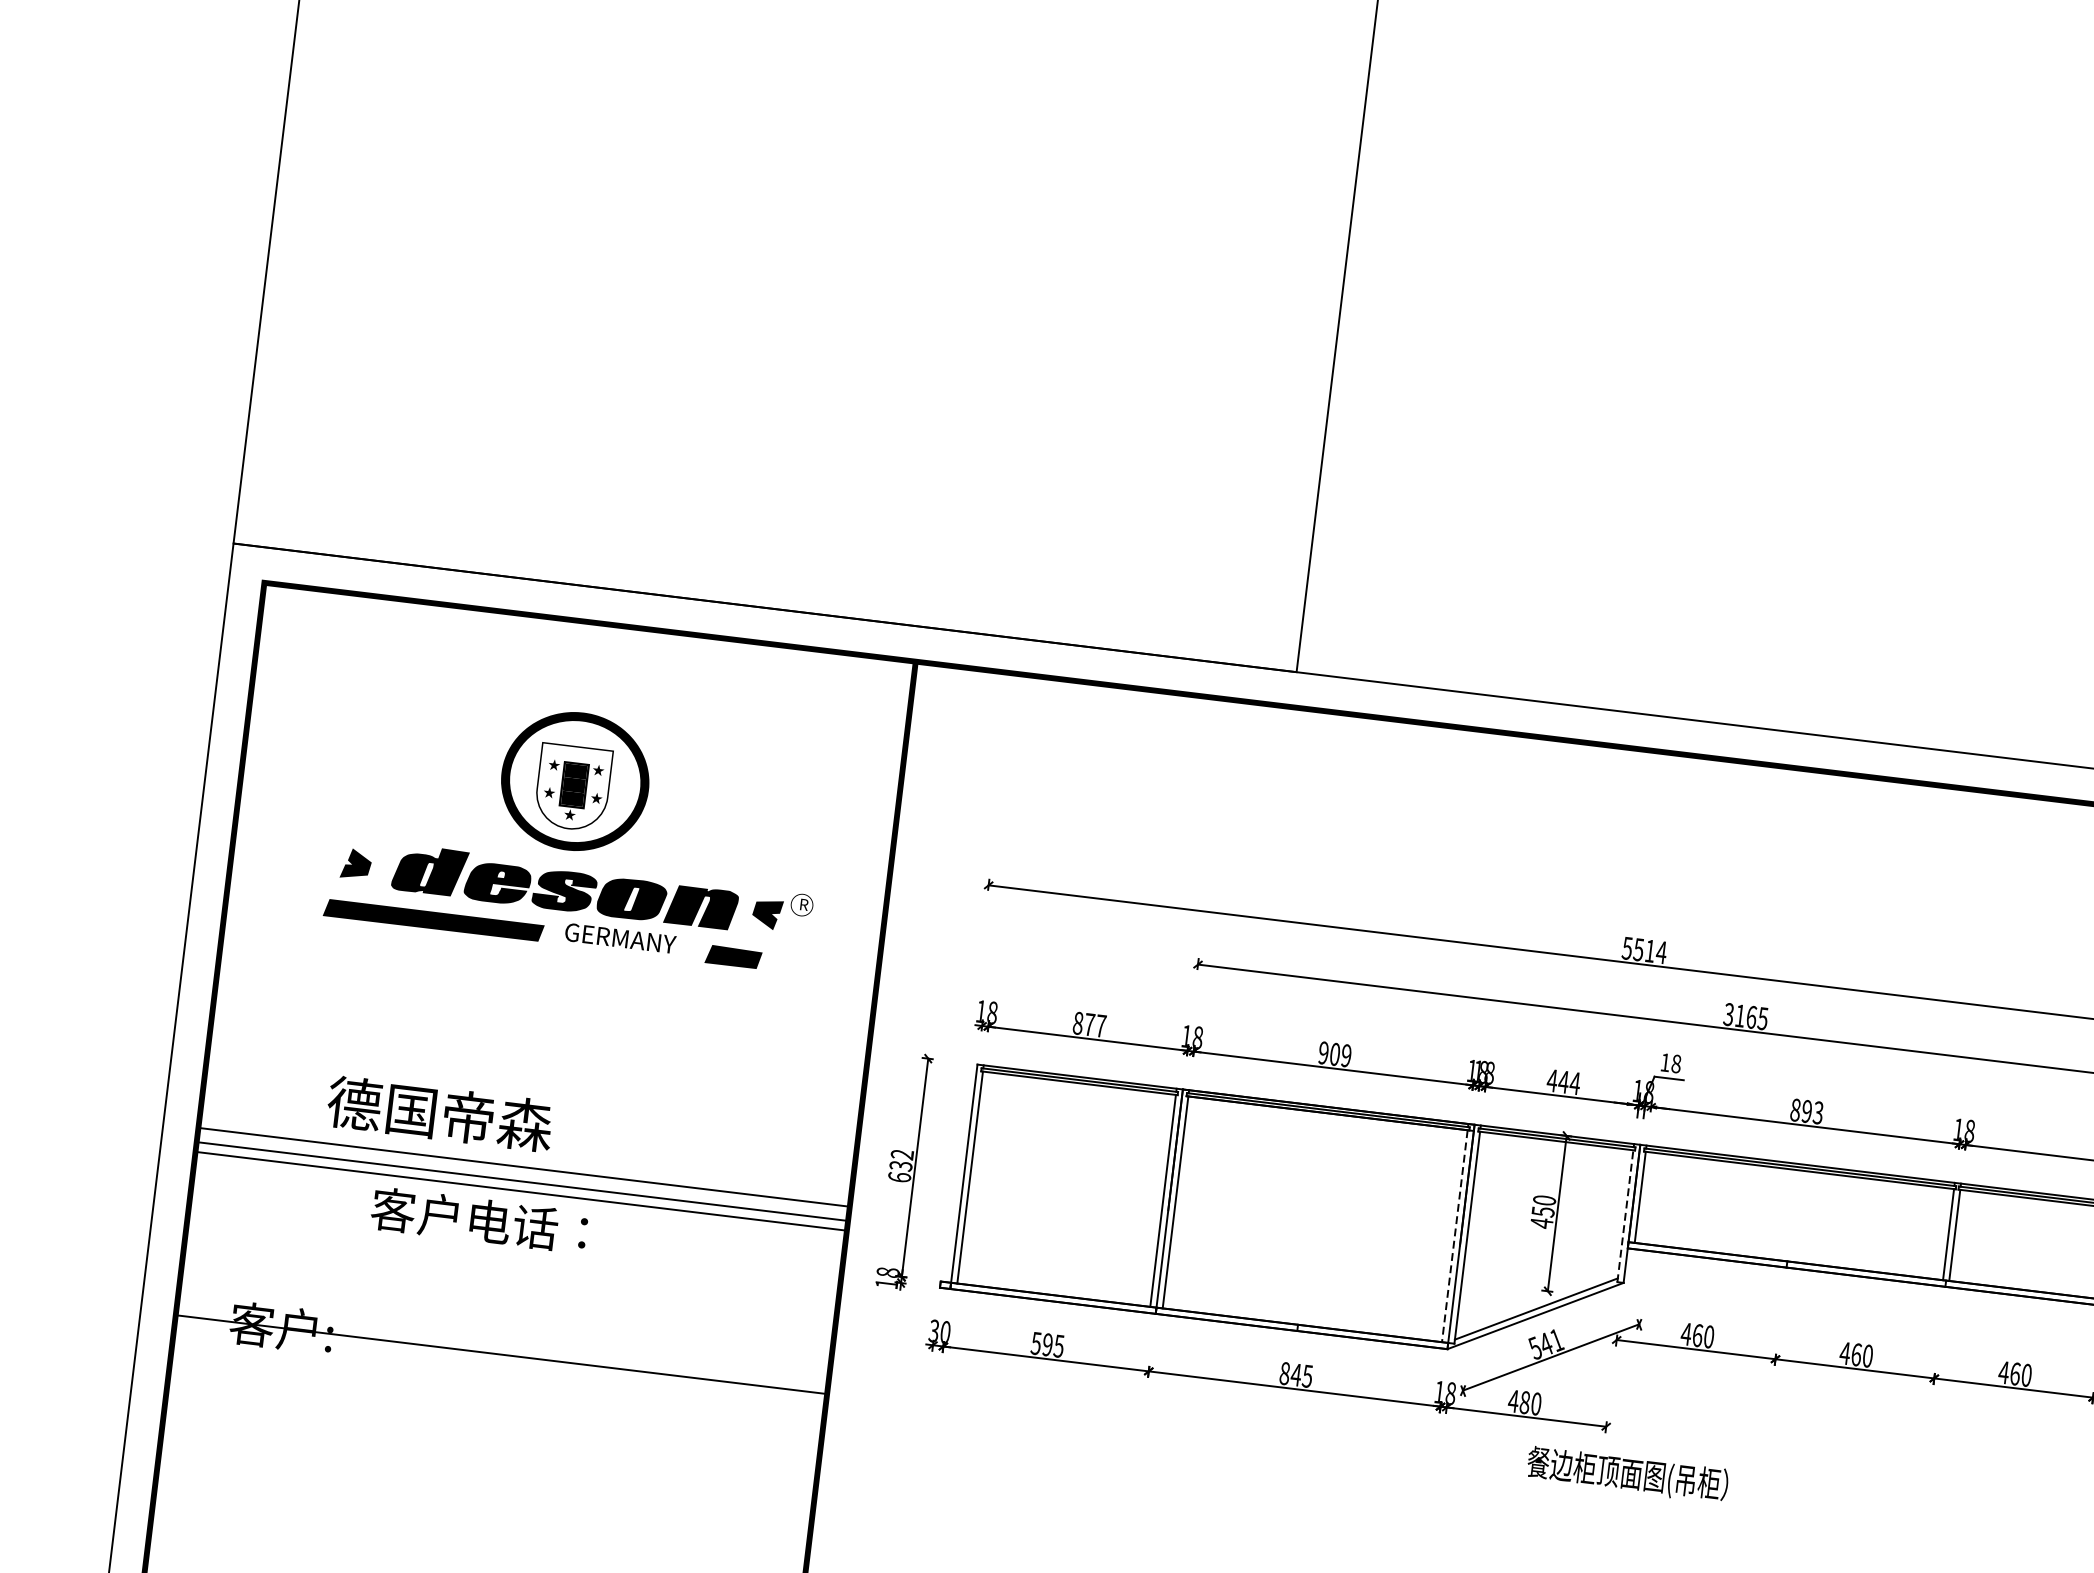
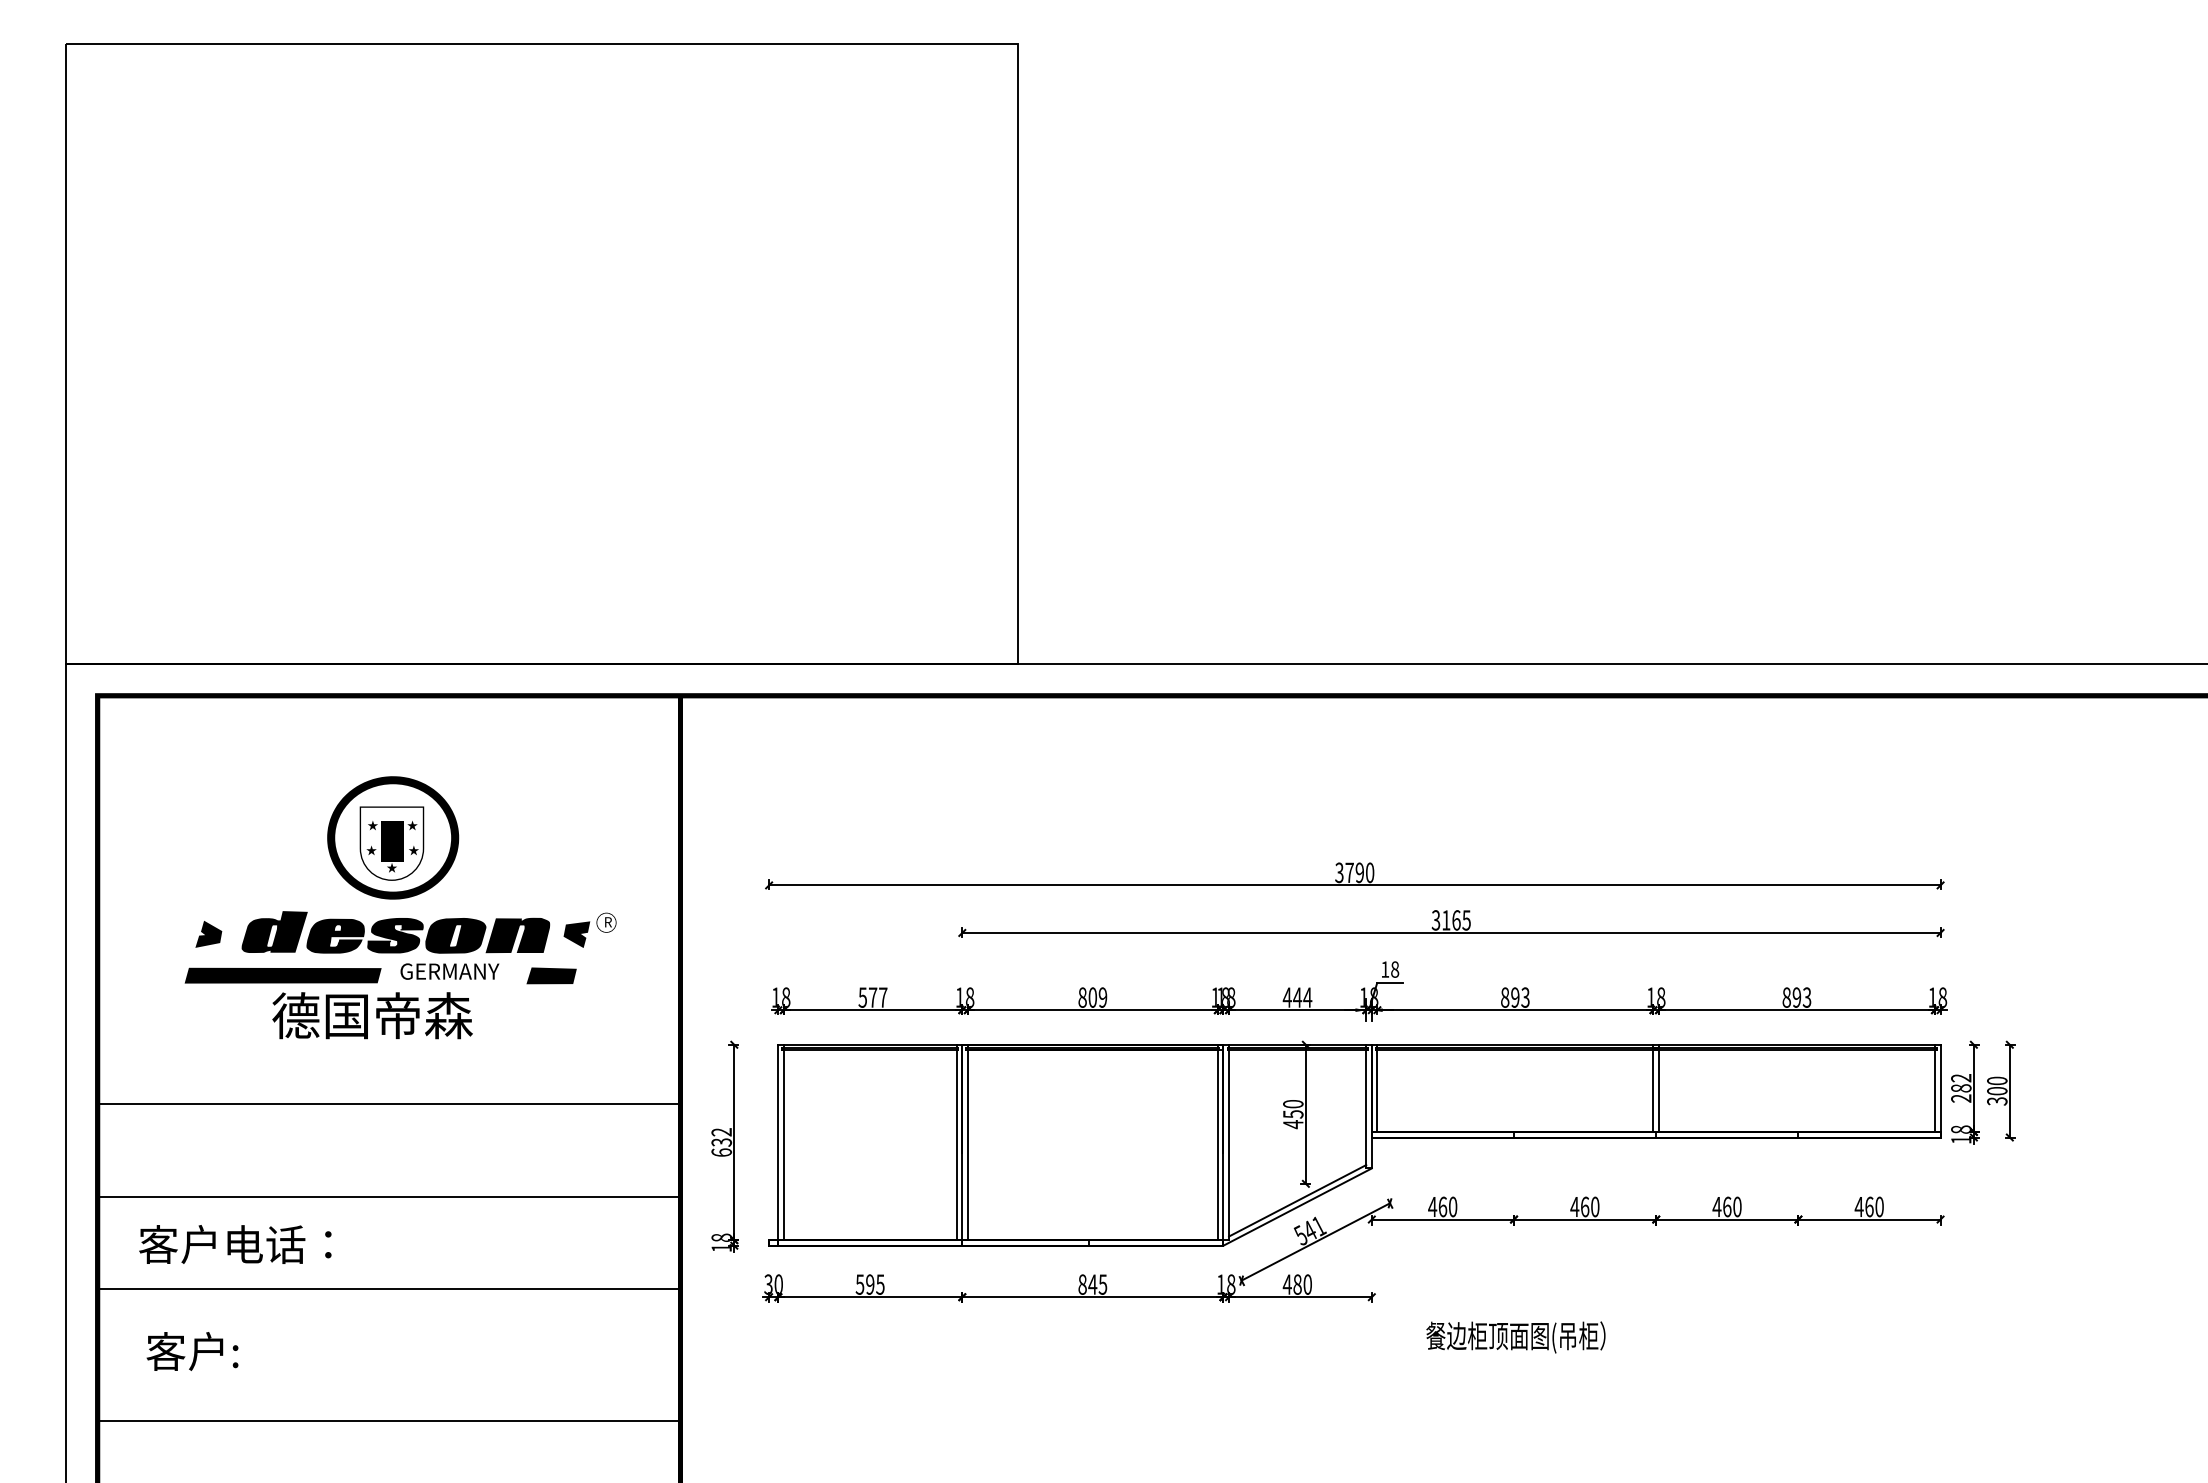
text: (1644, 950) -> (1354, 872), 5514 -> 3790
text: (1077, 1023) -> (862, 997), 877 -> 577
text: (1323, 1052) -> (1082, 997), 909 -> 809
text: (440, 1113) -> (372, 1015), moved
line: (523, 1166) -> (388, 1103), moved
line: (520, 1191) -> (388, 1289), moved
line: (1625, 1215) -> (1366, 1108), dashed -> solid
text: (479, 1220) -> (235, 1244), moved
line: (1454, 1236) -> (1217, 1145), dashed -> solid
line: (500, 1354) -> (388, 1420), moved
text: (1627, 1474) -> (1515, 1337), moved

